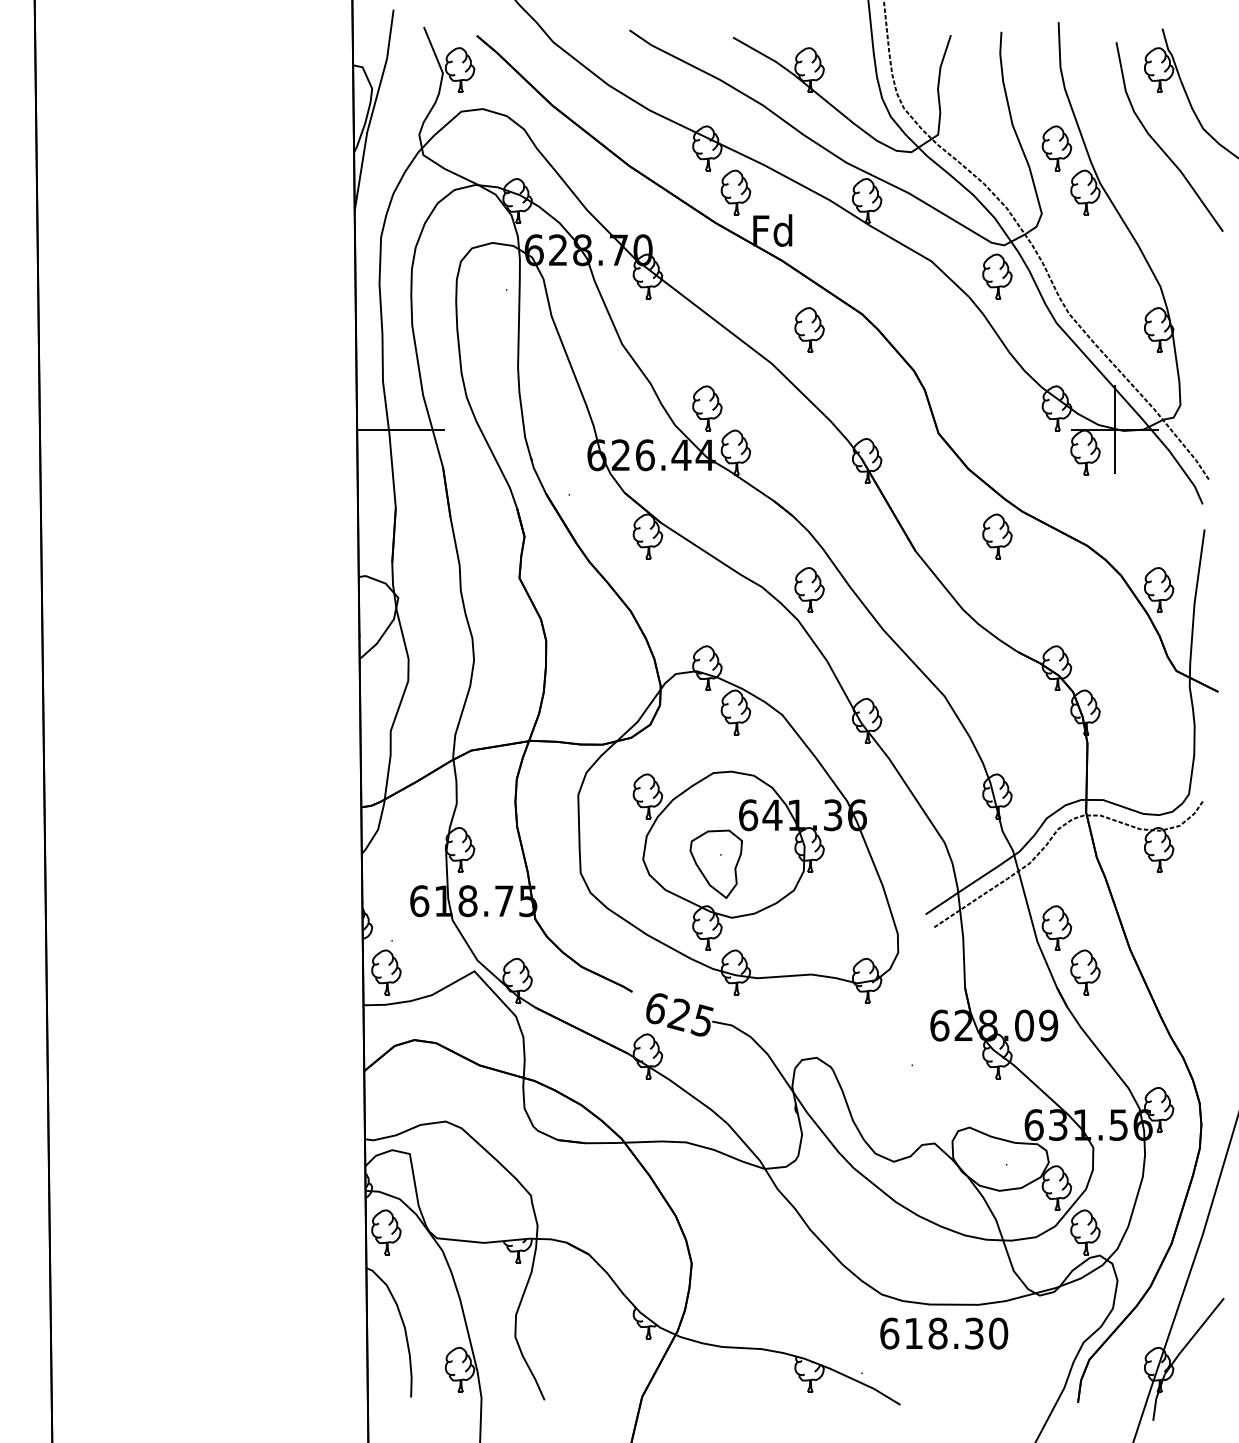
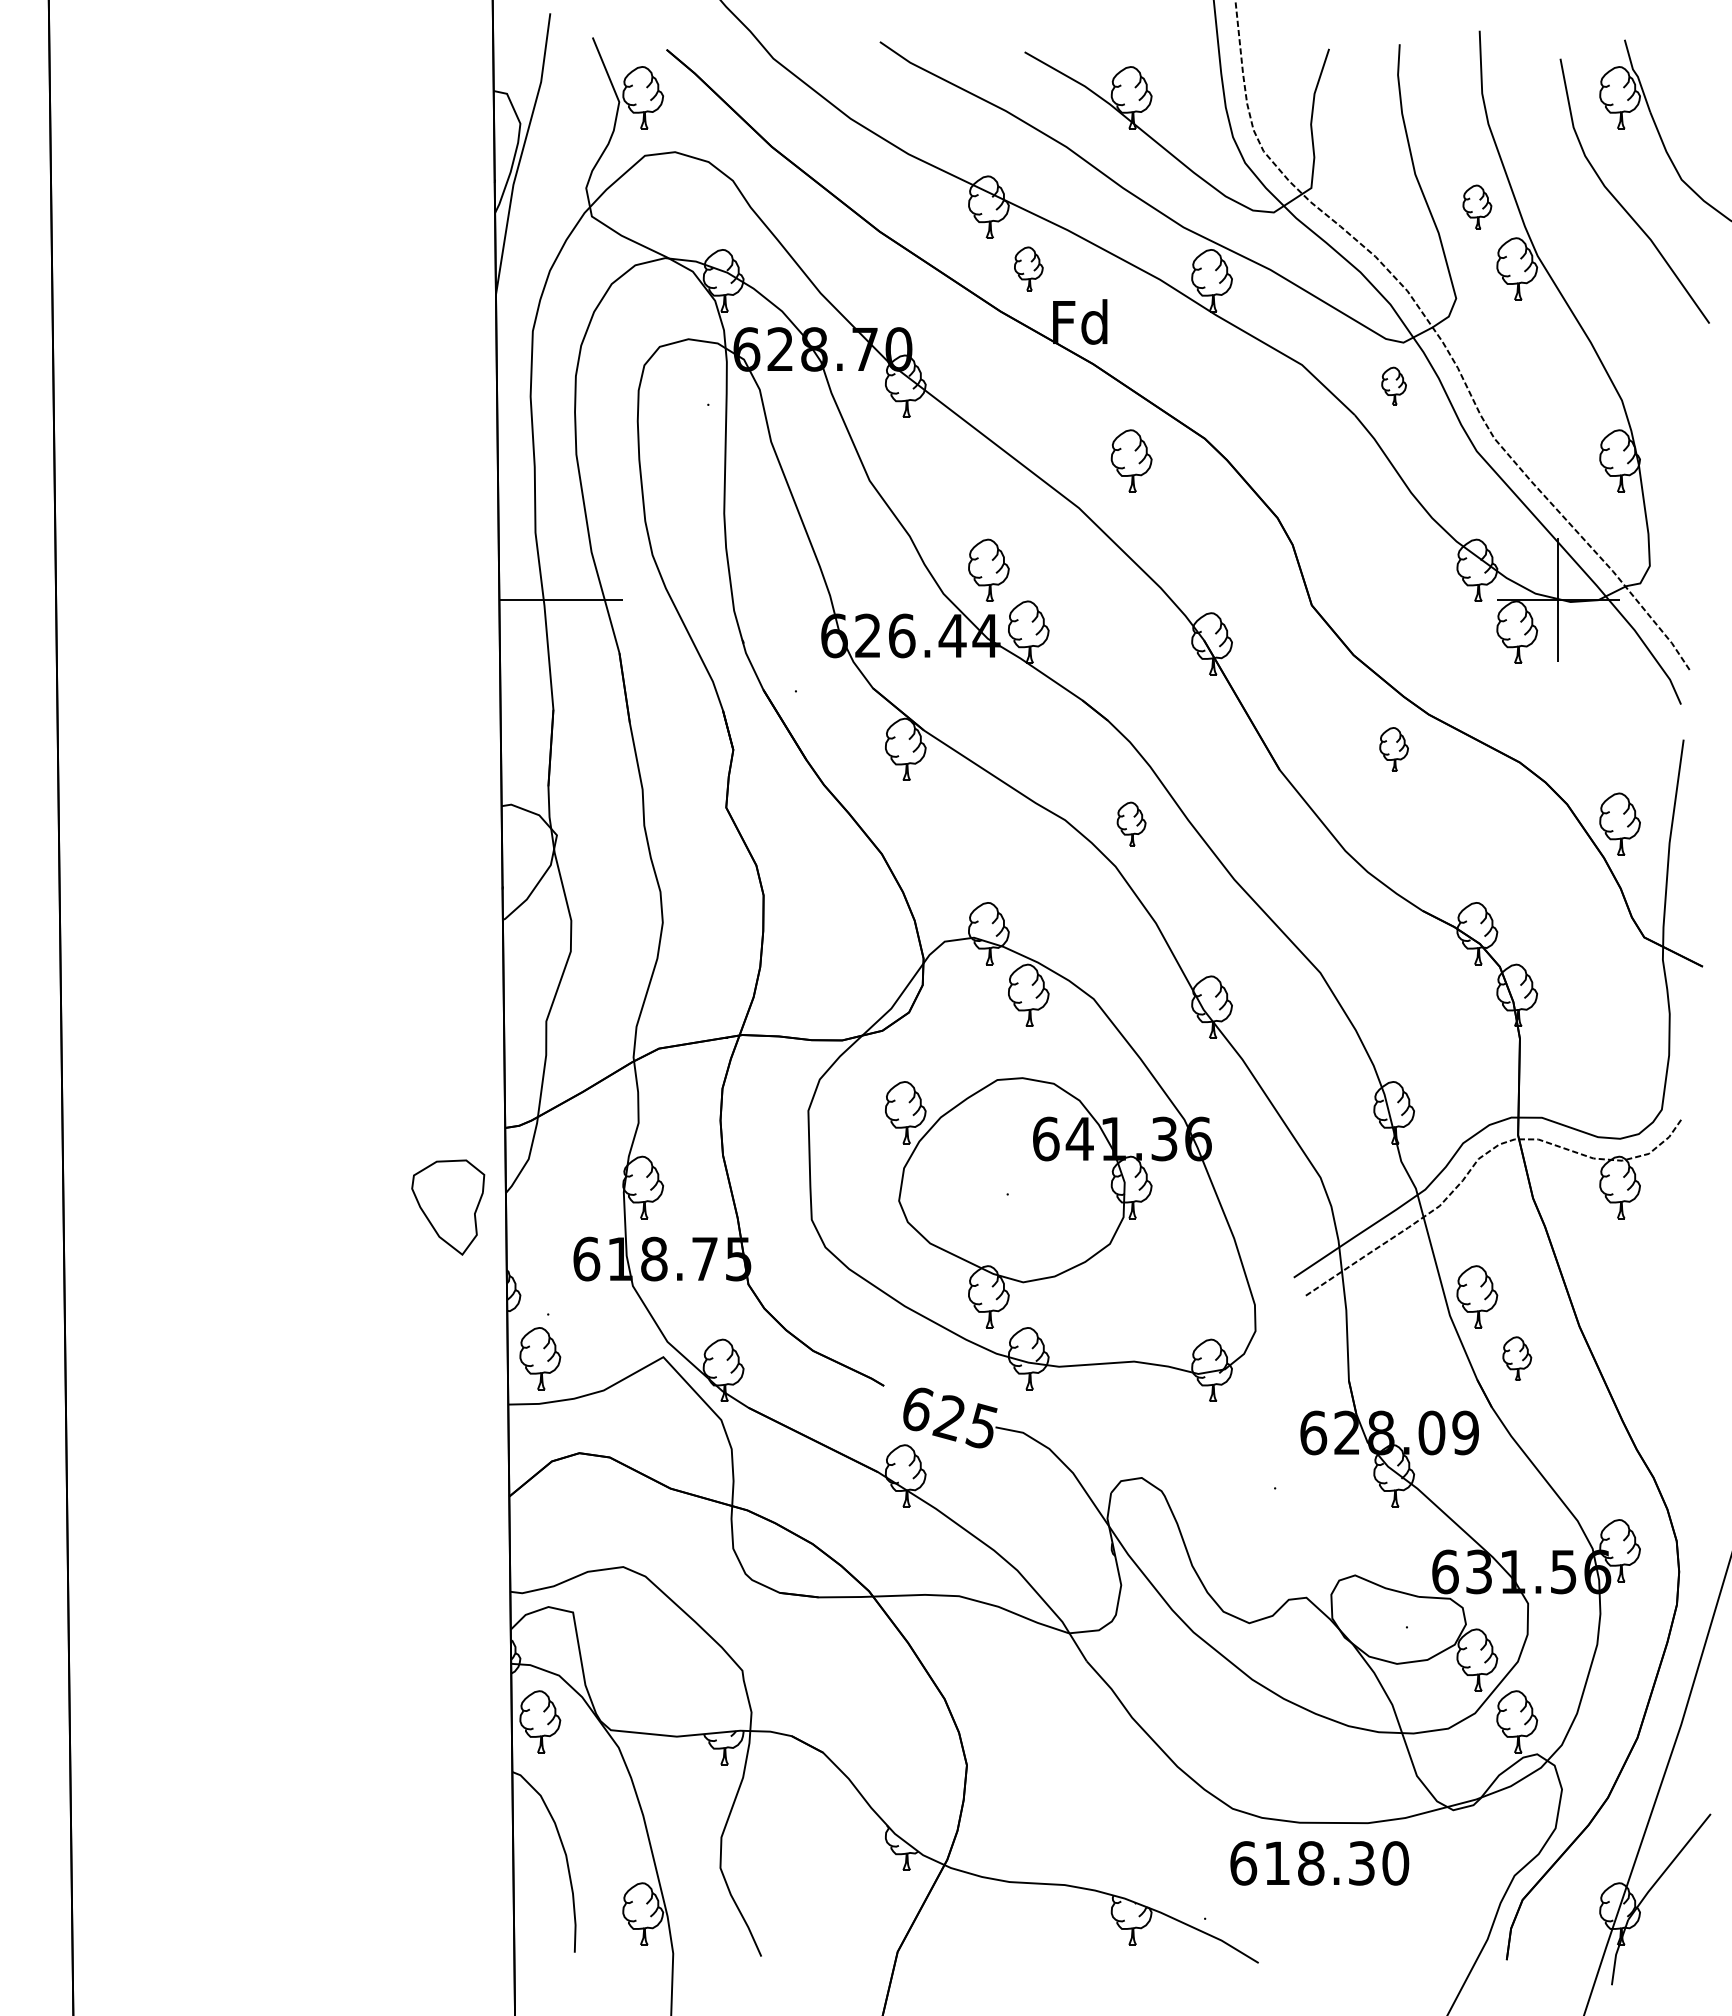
part: (1057, 147) -> (1477, 206), size x0.7
part: (735, 192) -> (1028, 268), size x0.7
part: (996, 276) -> (1393, 385), size x0.6
part: (996, 536) -> (1393, 749), size x0.7
part: (809, 589) -> (1131, 823), size x0.7
part: (716, 864) -> (448, 1207), moved
part: (1085, 972) -> (1517, 1358), size x0.7

